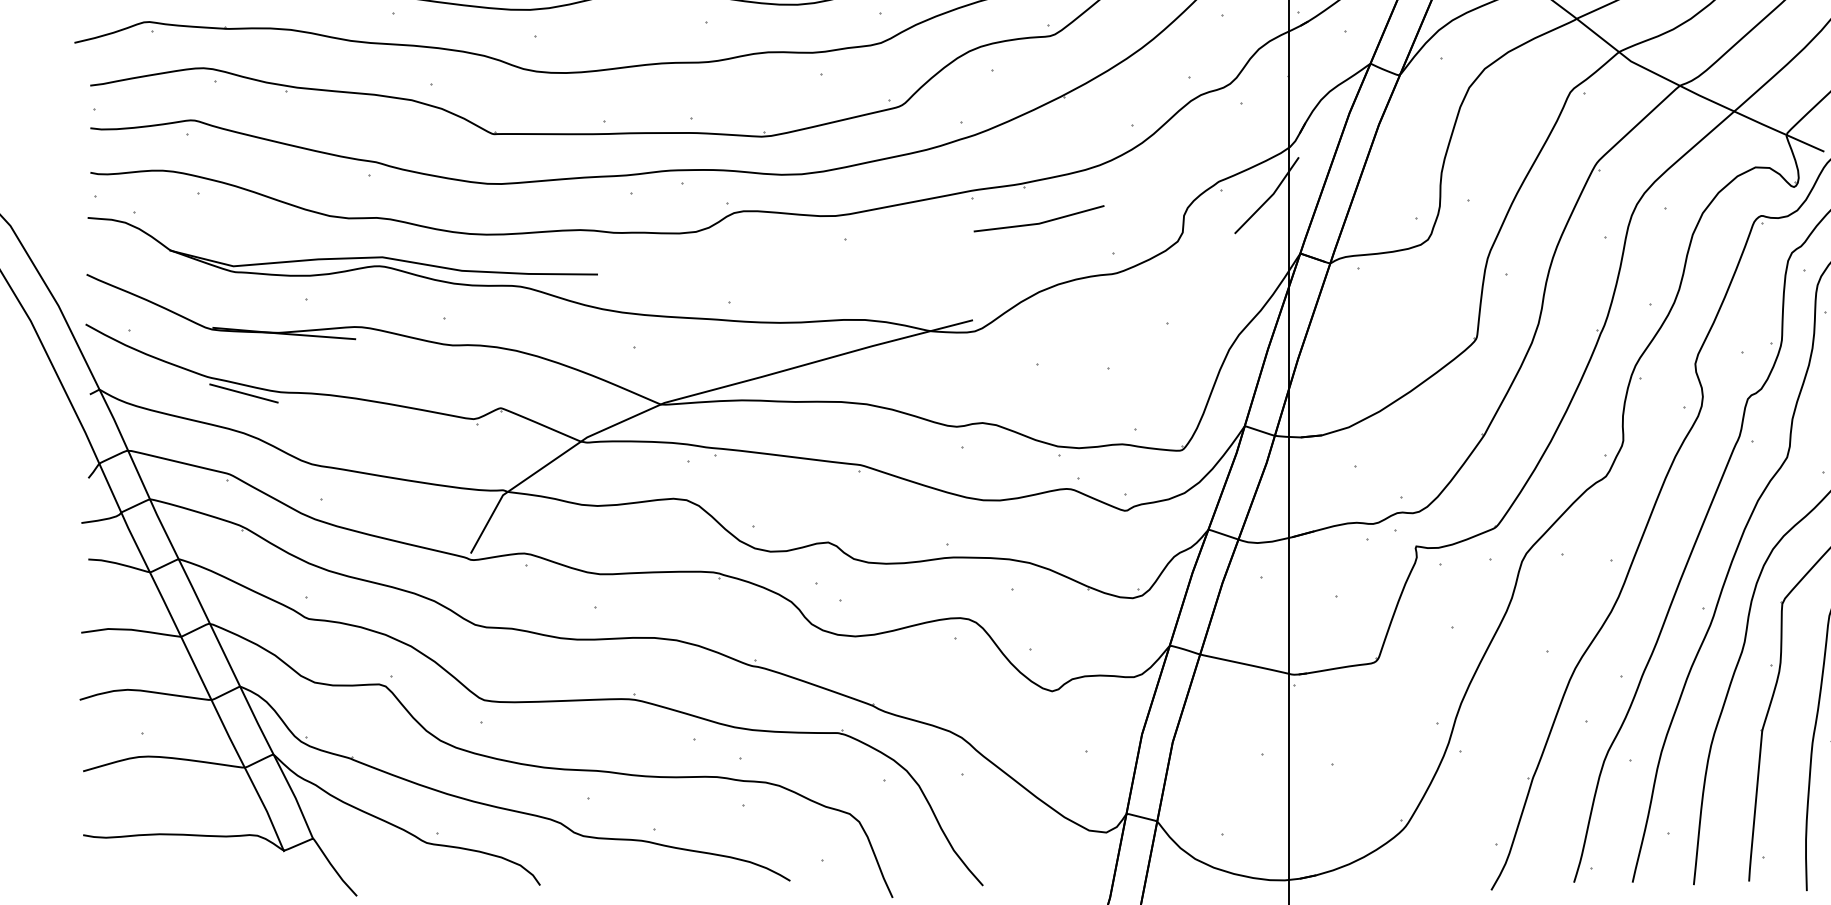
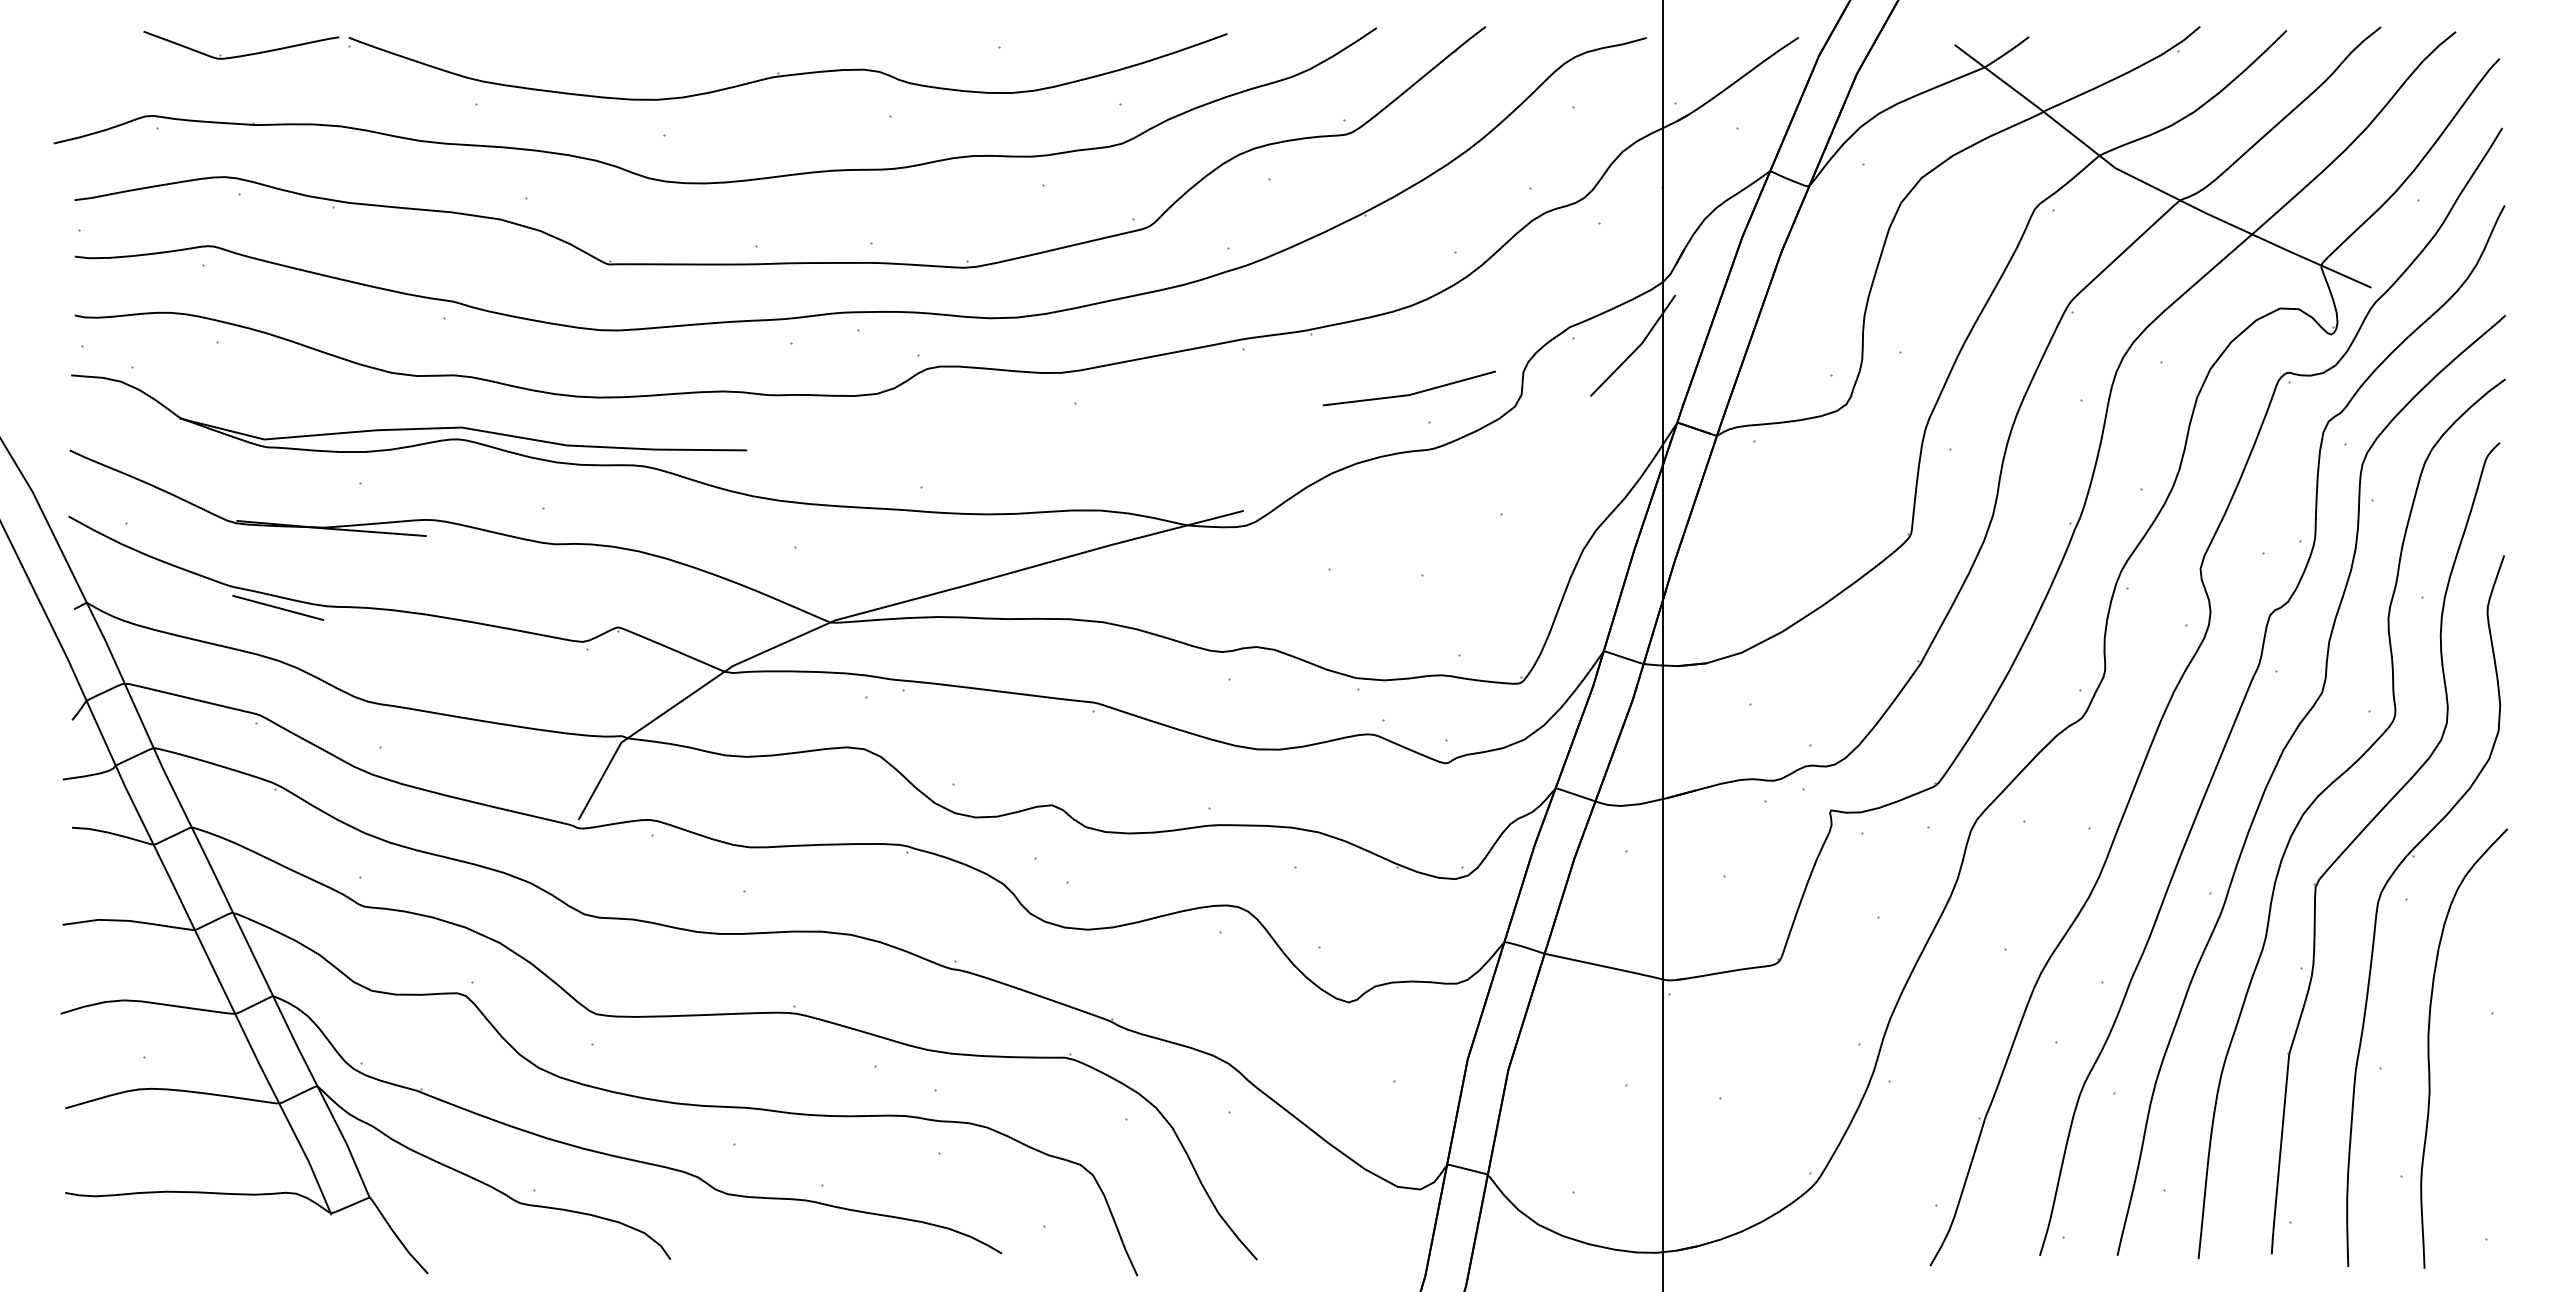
line: (1039, 222) -> (1410, 393), moved

